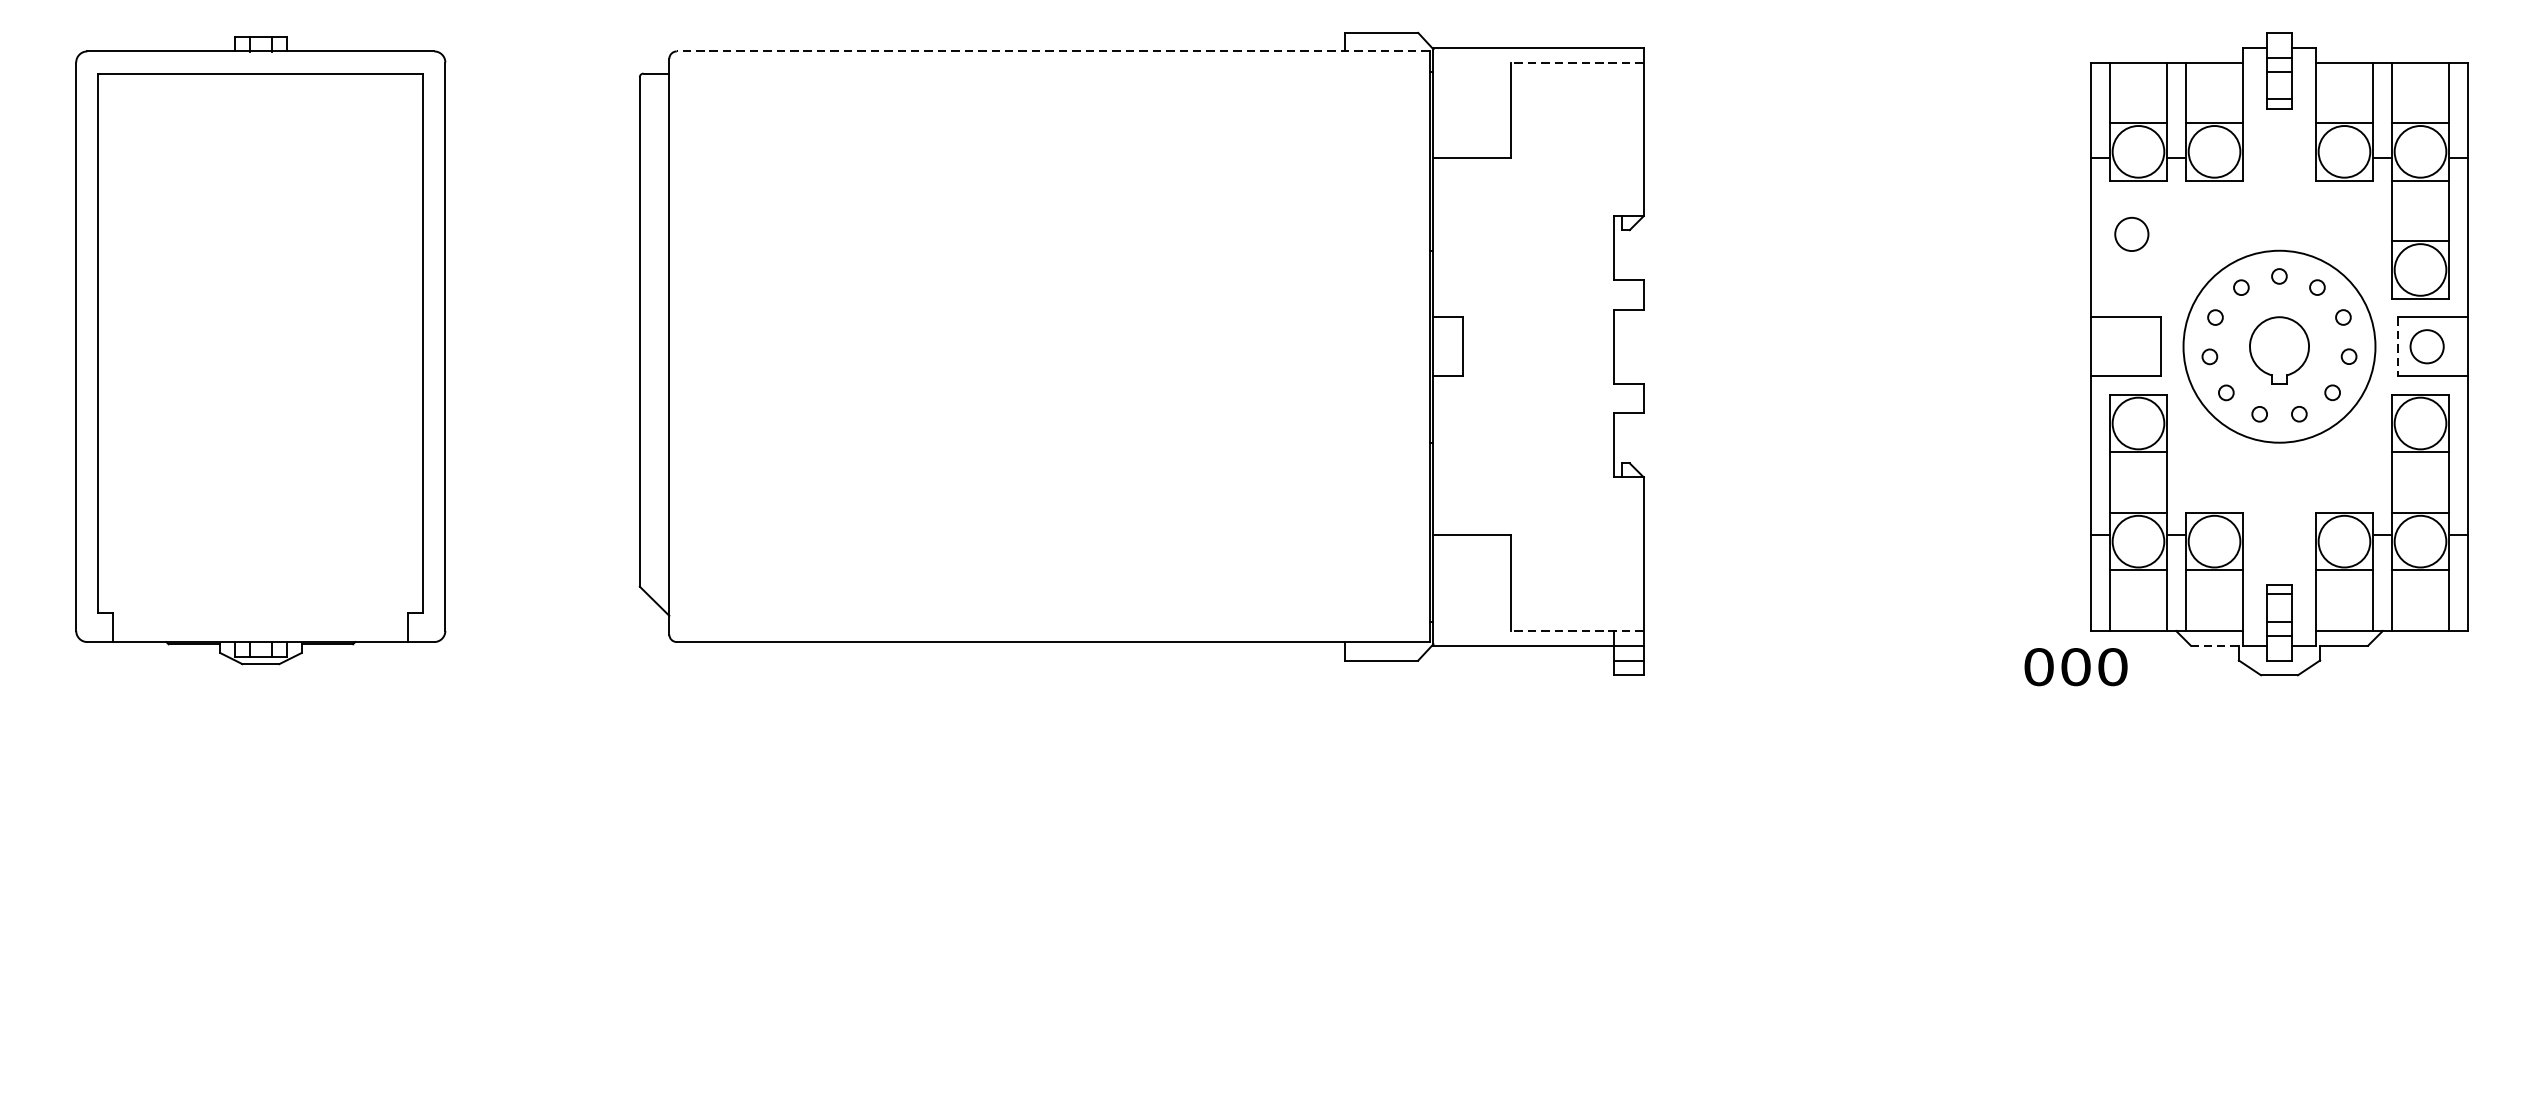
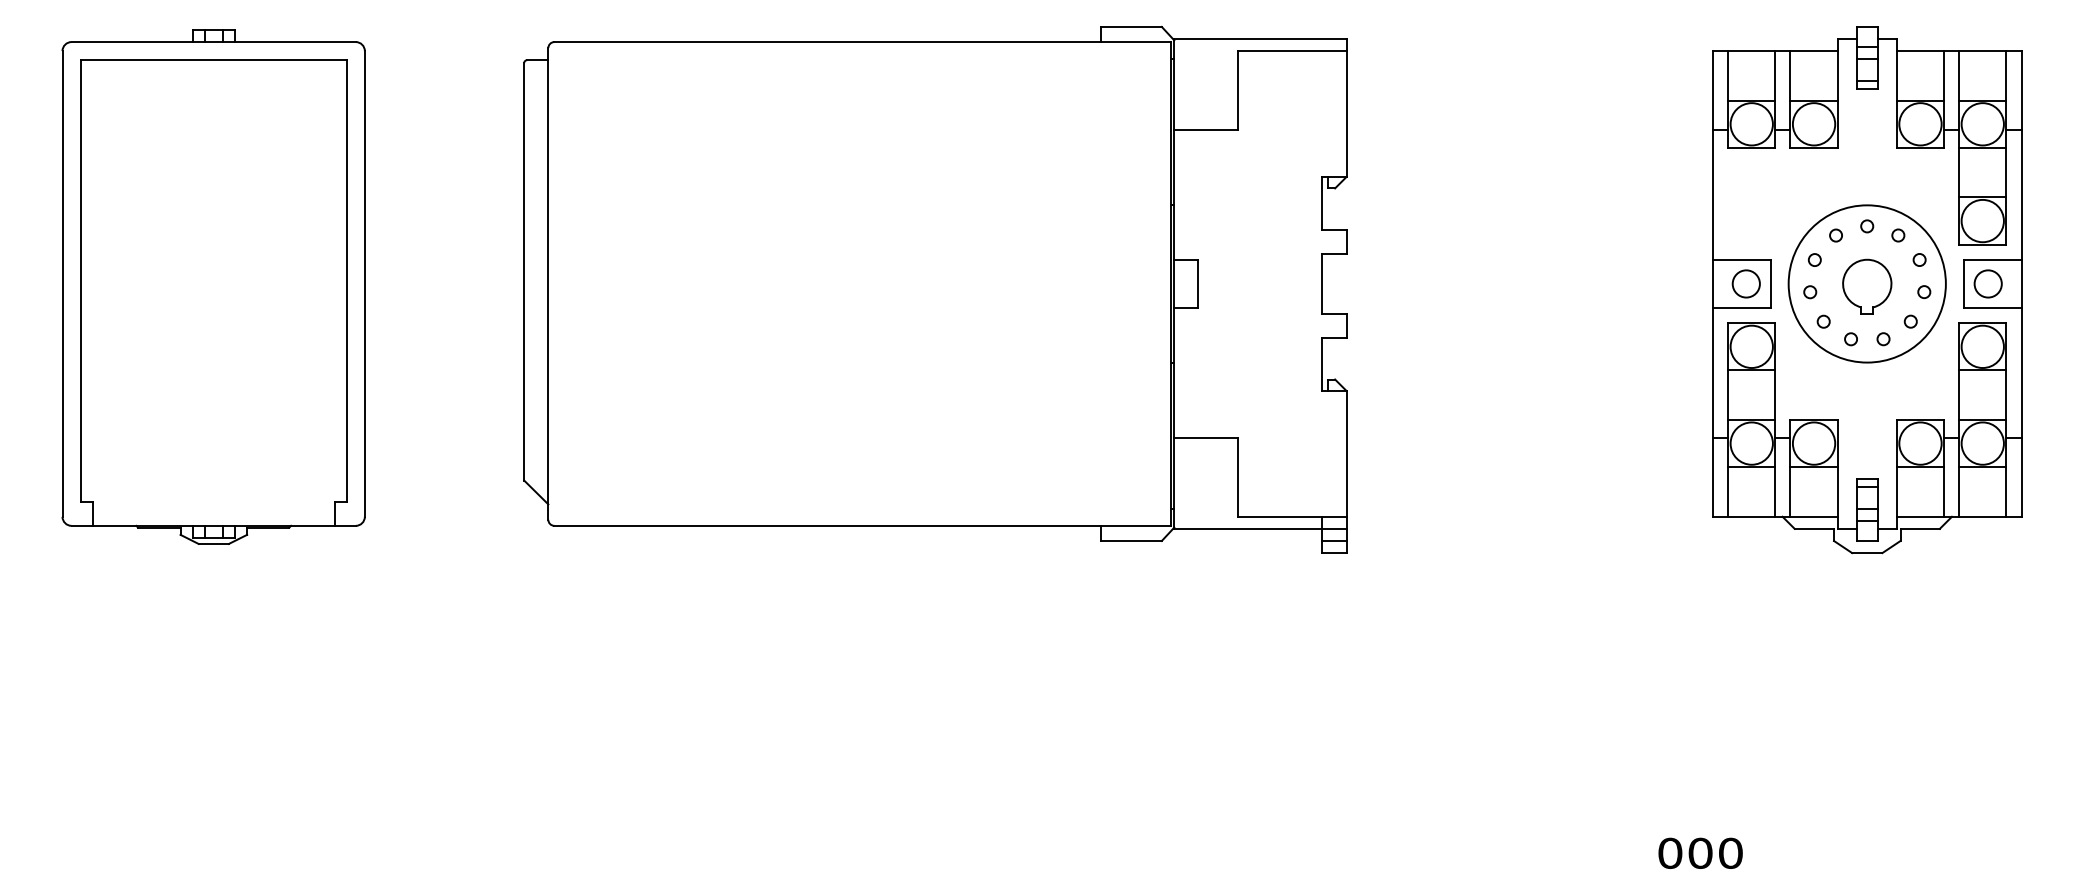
line: (1052, 51) -> (862, 42), dashed -> solid
line: (1576, 62) -> (1291, 51), dashed -> solid
circle: (2130, 233) -> (1745, 283), moved
line: (2398, 347) -> (1964, 284), dashed -> solid
line: (1576, 630) -> (1291, 516), dashed -> solid
line: (2215, 645) -> (1814, 528), dashed -> solid
text: (2075, 666) -> (1700, 852), moved

